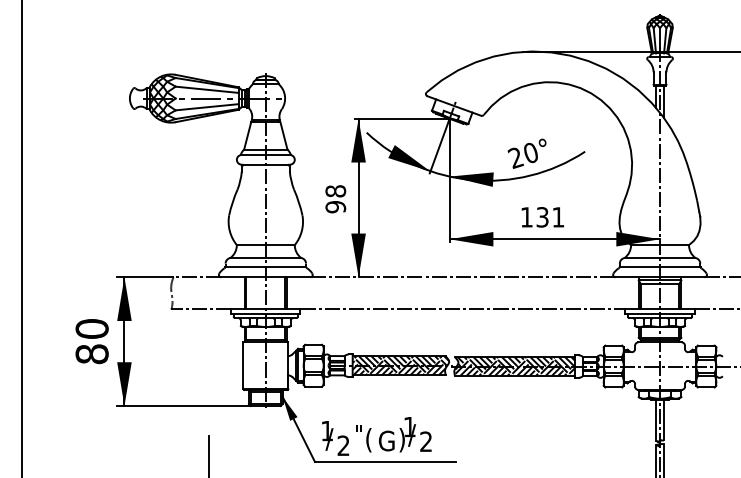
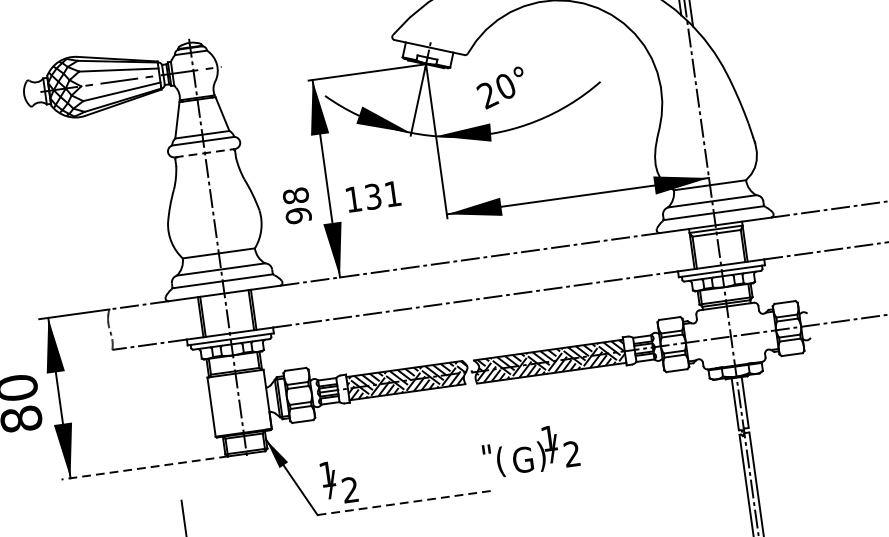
text: (526, 153) -> (500, 87), moved
line: (266, 164) -> (205, 152), solid -> dashed
text: (335, 199) -> (296, 206), moved
text: (542, 217) -> (373, 196), moved
line: (184, 405) -> (145, 467), solid -> dashed
text: (393, 434) -> (530, 450), moved
line: (385, 461) -> (405, 502), solid -> dashed

